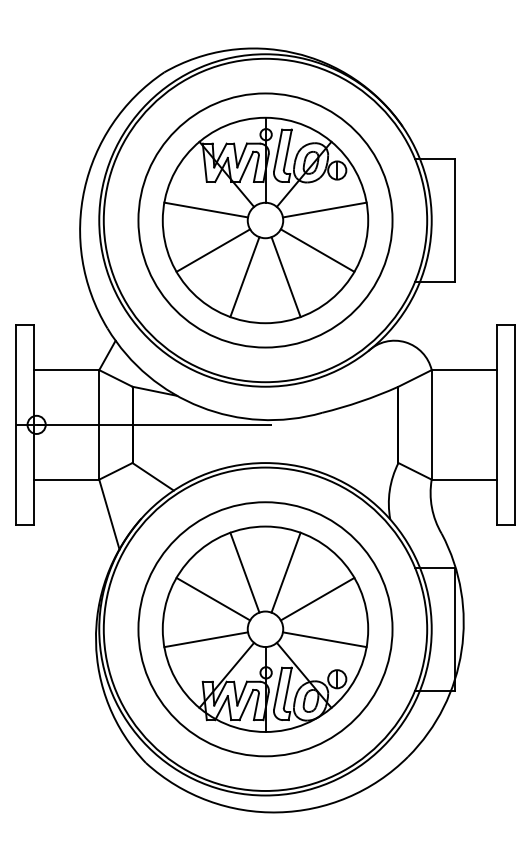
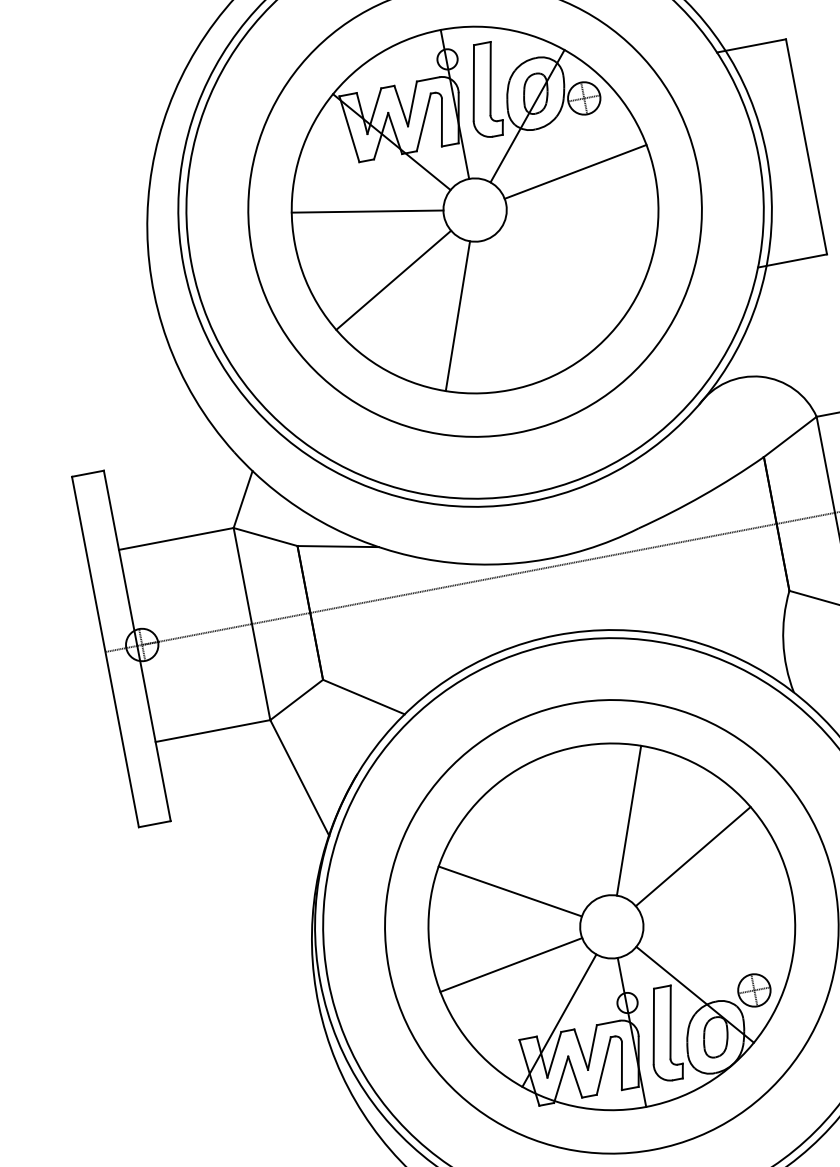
line: (317, 250) -> (576, 245), removed
line: (285, 277) -> (529, 303), removed
line: (244, 572) -> (556, 834), removed
line: (324, 639) -> (718, 925), removed

